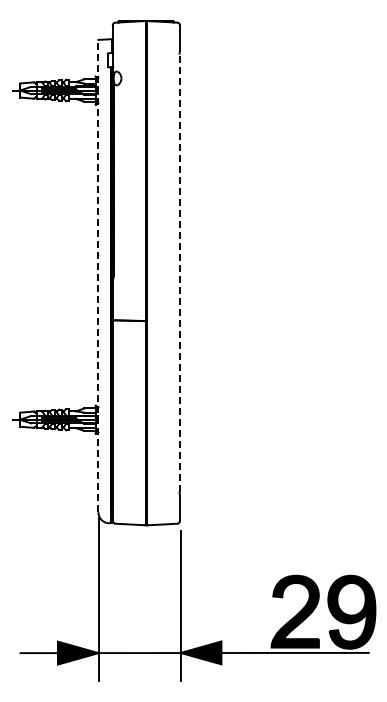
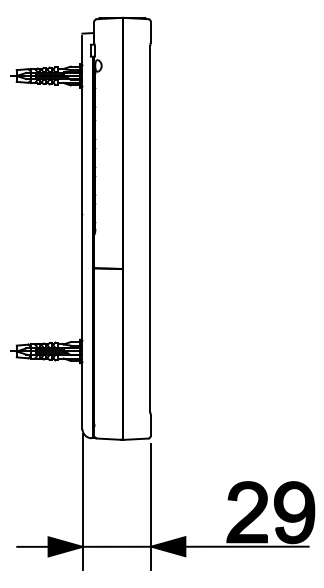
line: (179, 273) -> (150, 229), dashed -> solid
line: (98, 277) -> (82, 232), dashed -> solid

